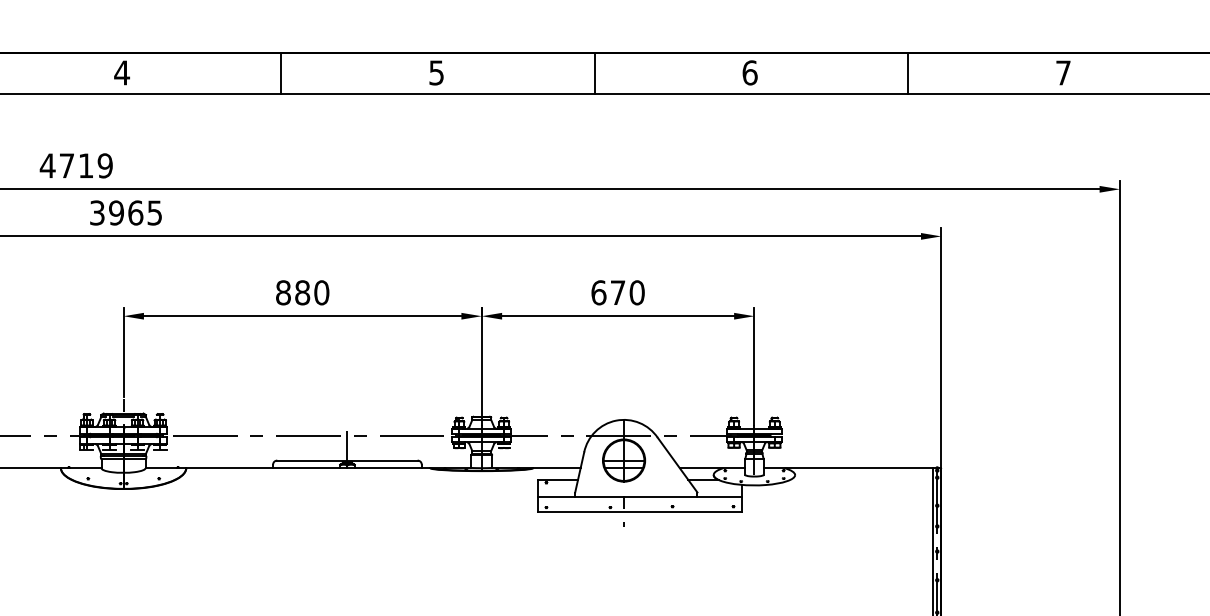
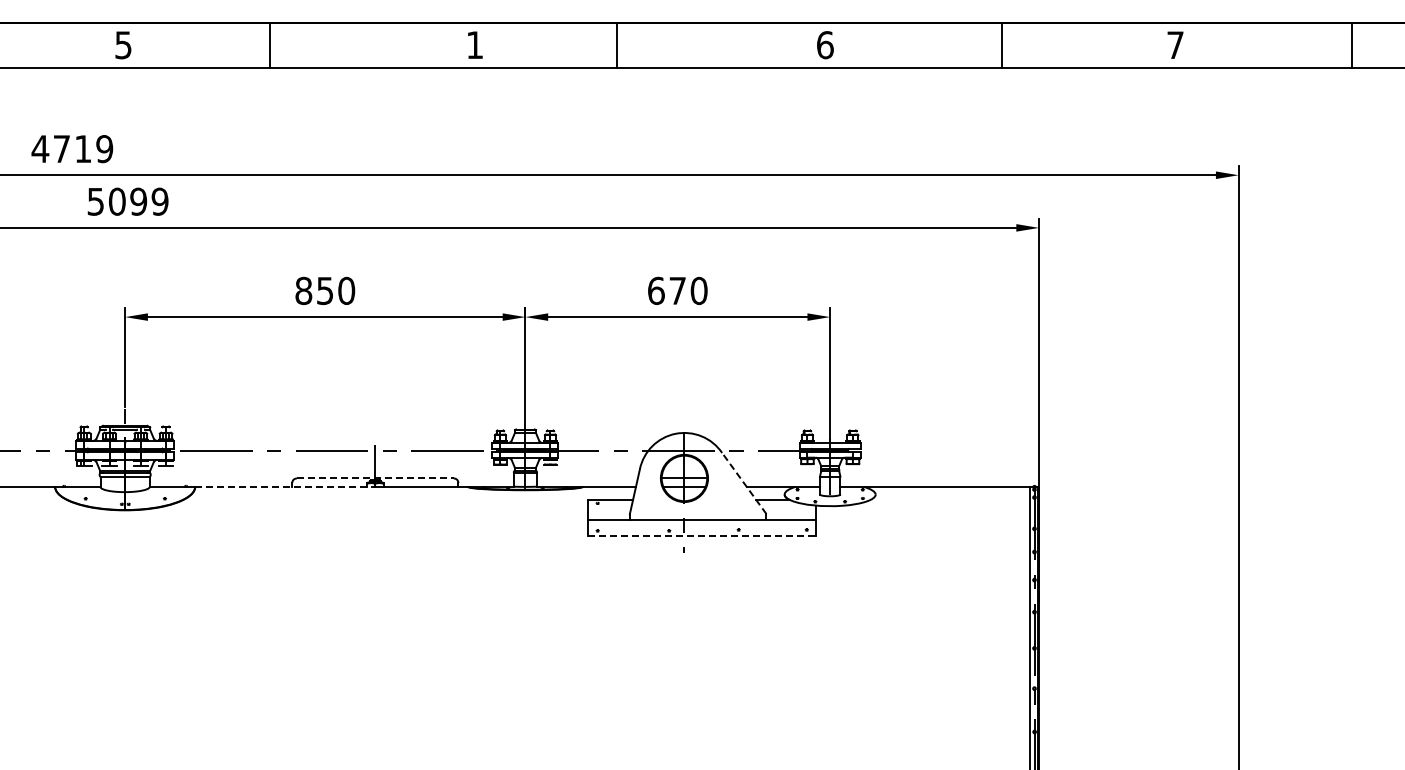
text: (122, 73) -> (123, 45), 4 -> 5
line: (281, 73) -> (270, 45), moved
text: (436, 73) -> (474, 45), 5 -> 1
line: (594, 73) -> (617, 45), moved
text: (126, 212) -> (128, 201), 3965 -> 5099
text: (302, 292) -> (325, 290), 880 -> 850
line: (347, 460) -> (375, 478), solid -> dashed
line: (677, 465) -> (744, 483), solid -> dashed
line: (267, 467) -> (285, 486), solid -> dashed
line: (640, 512) -> (702, 536), solid -> dashed

